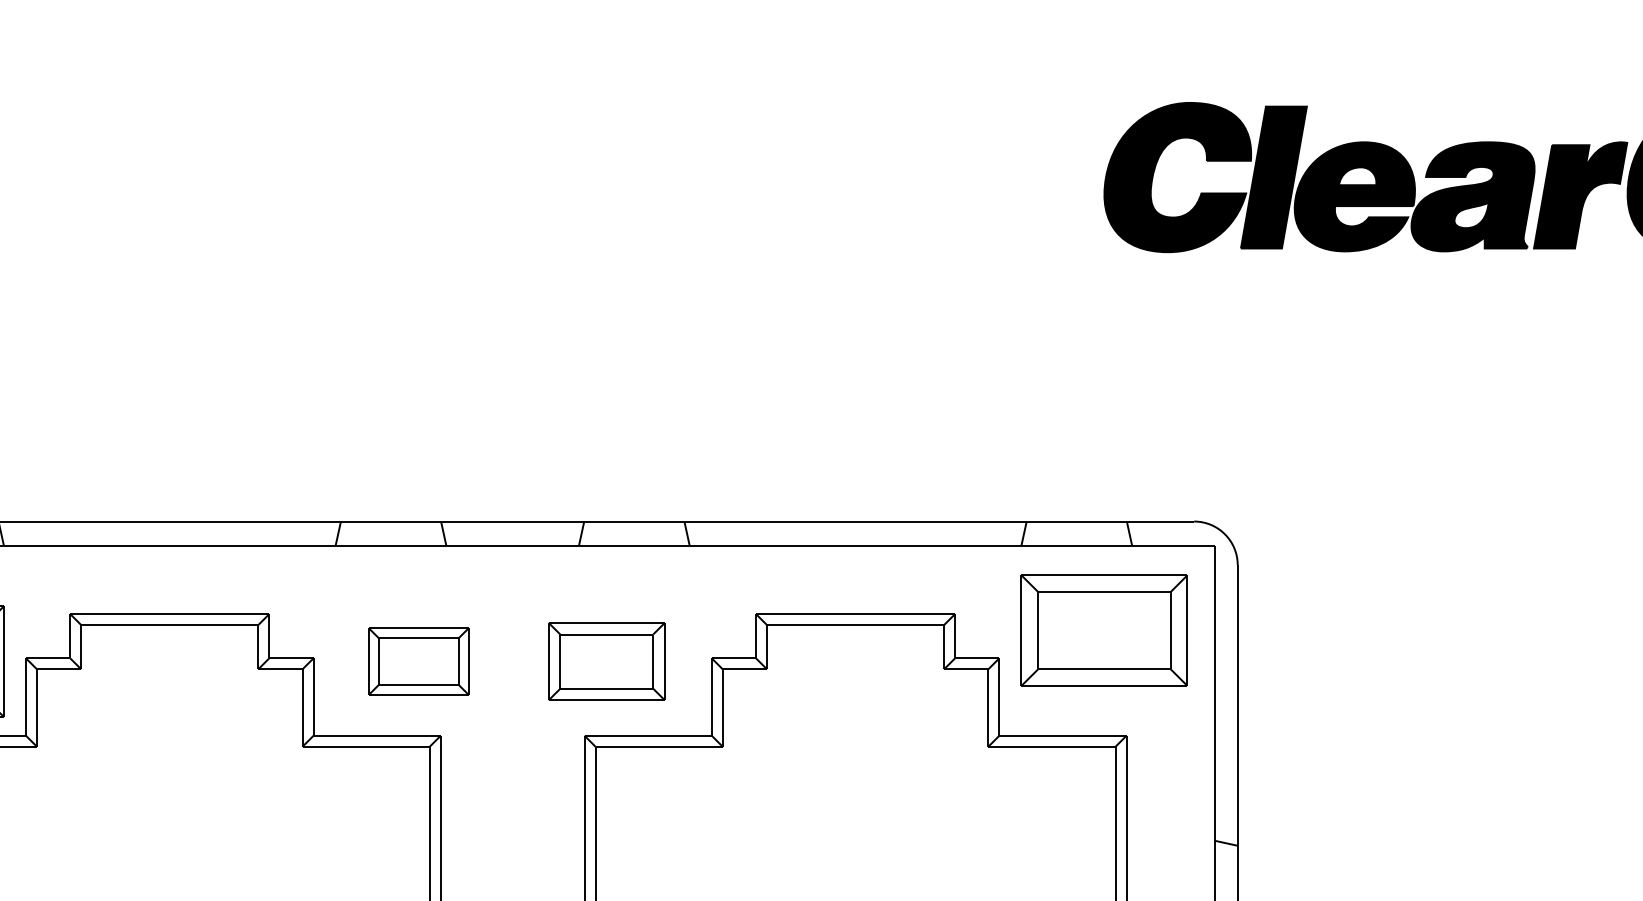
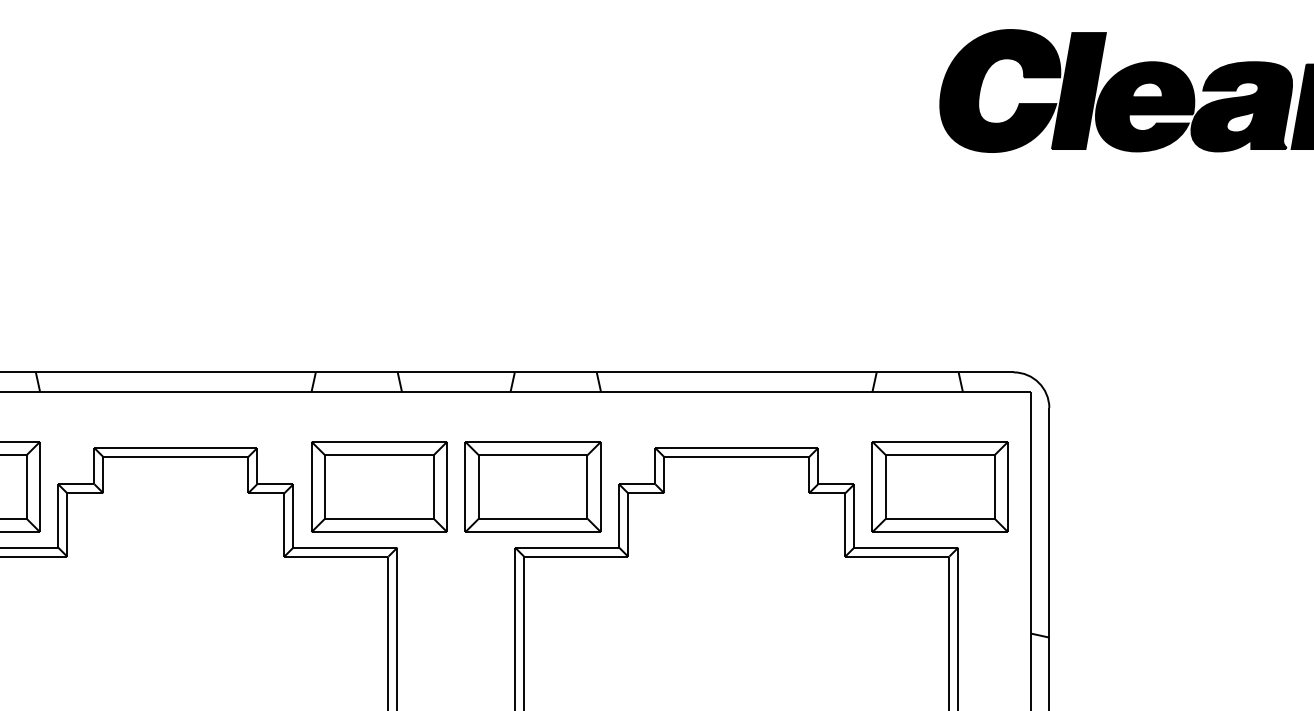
part: (1103, 630) -> (939, 486), moved
part: (418, 661) -> (379, 486), size x1.67
part: (606, 661) -> (533, 486), size x1.43

